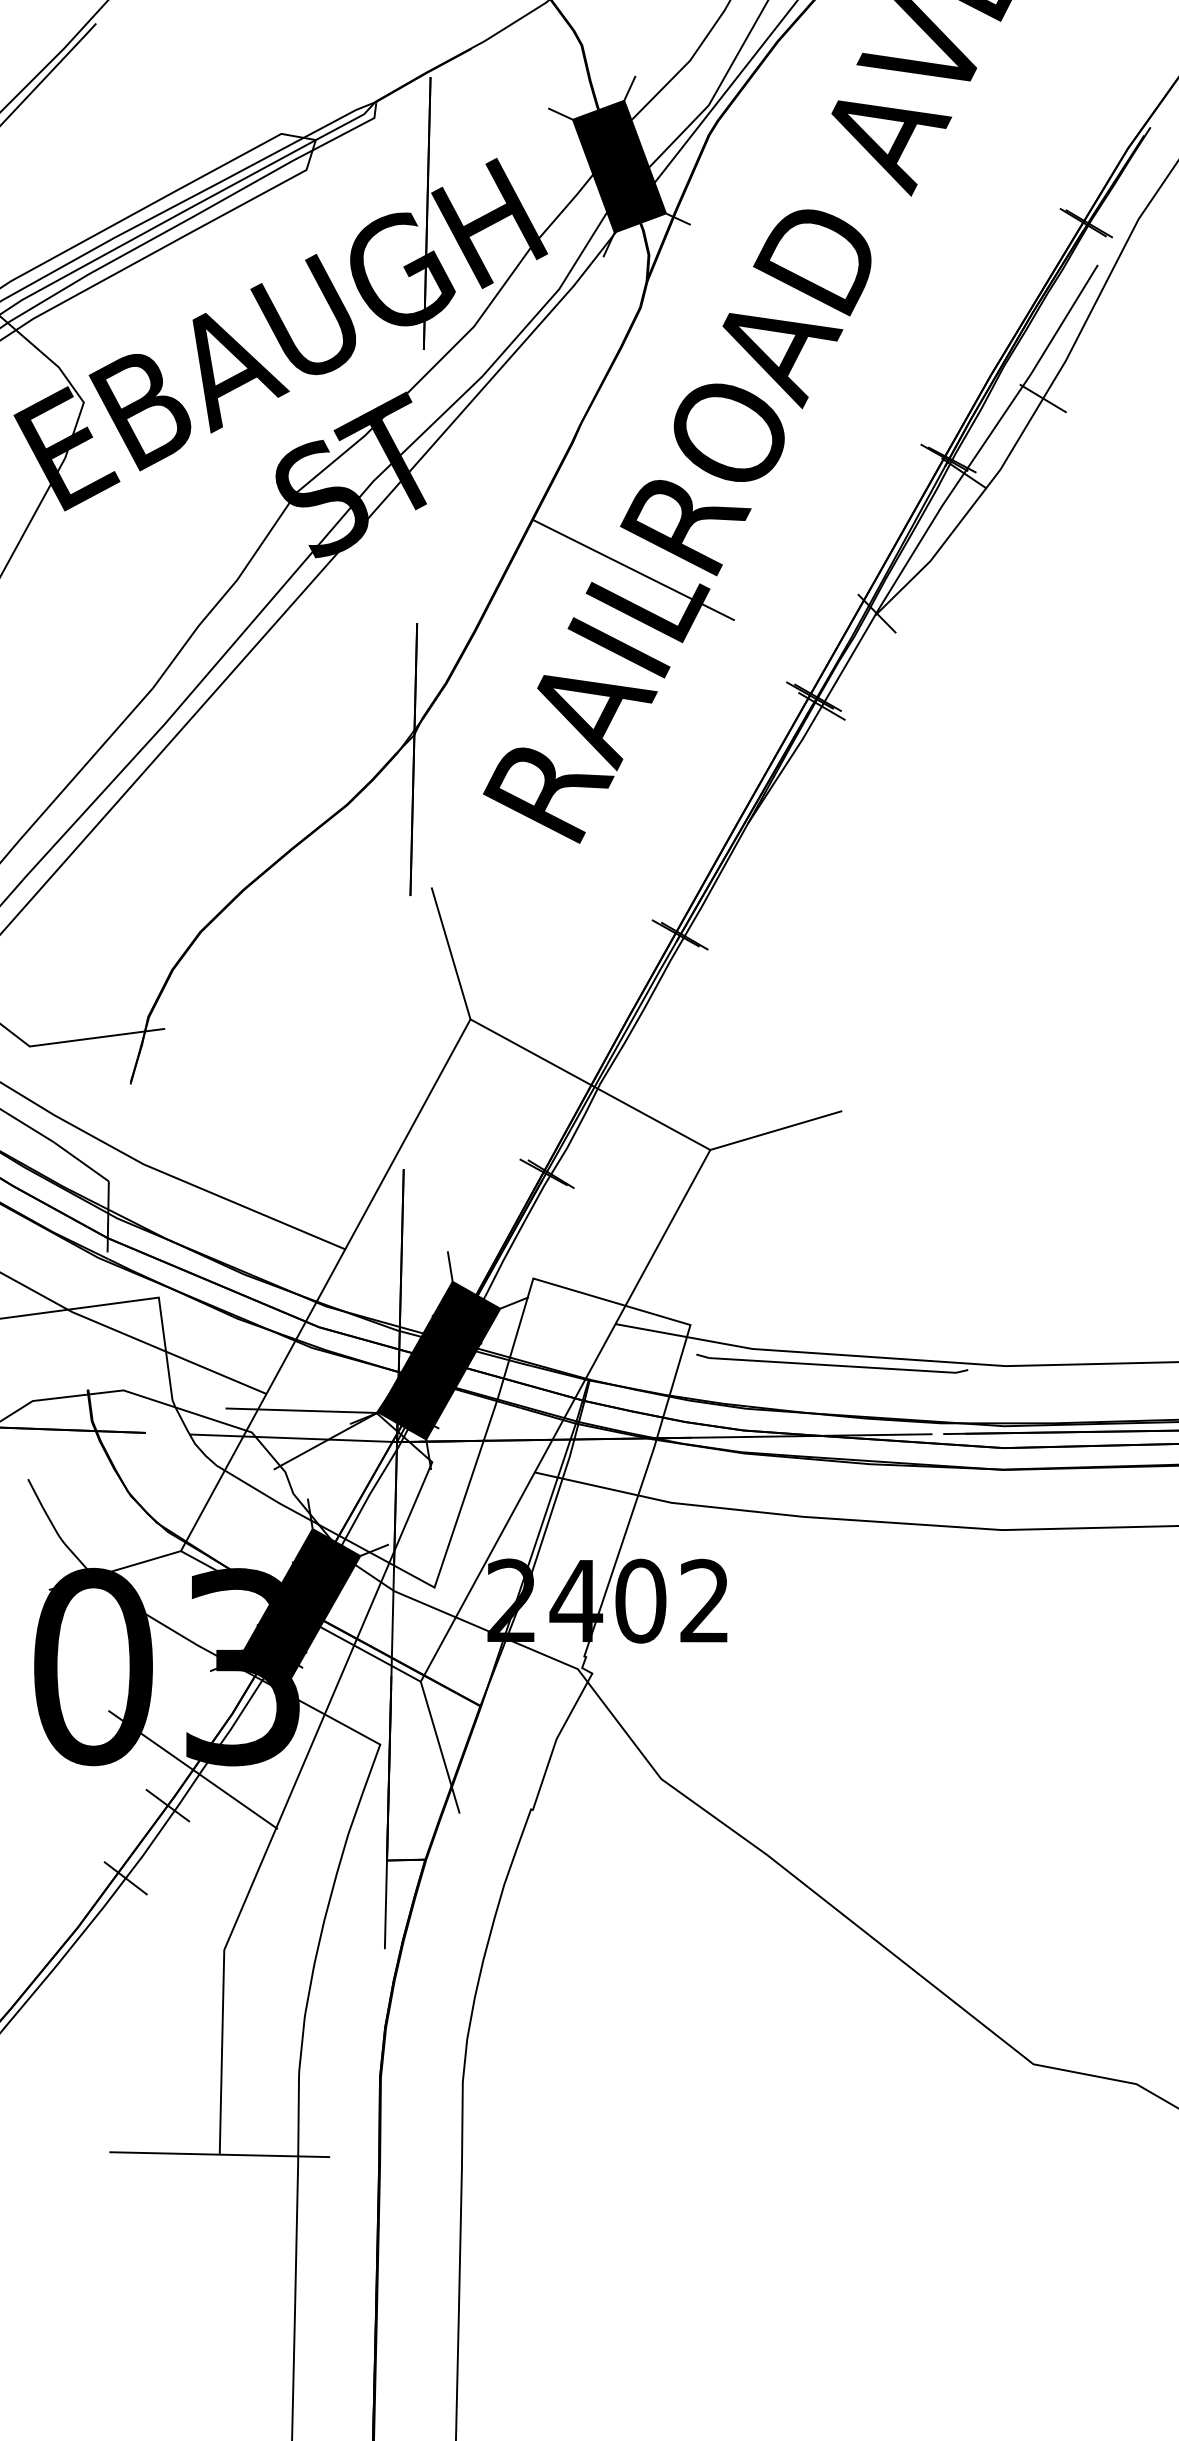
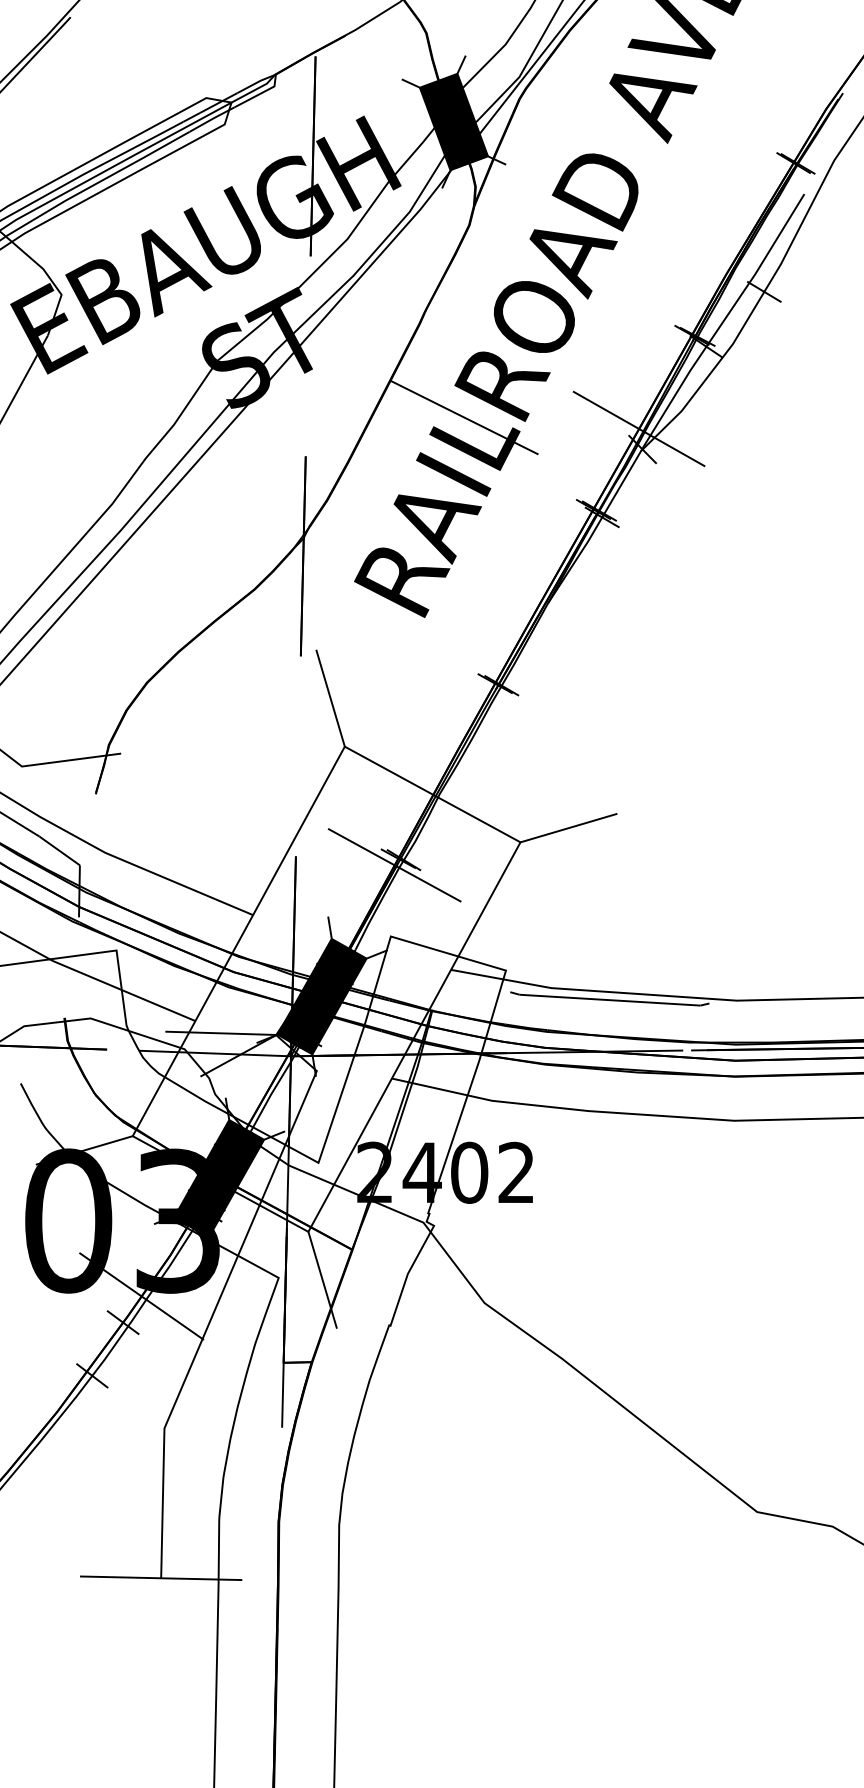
line: (872, 585) -> (639, 428), added
line: (538, 1181) -> (394, 865), added

